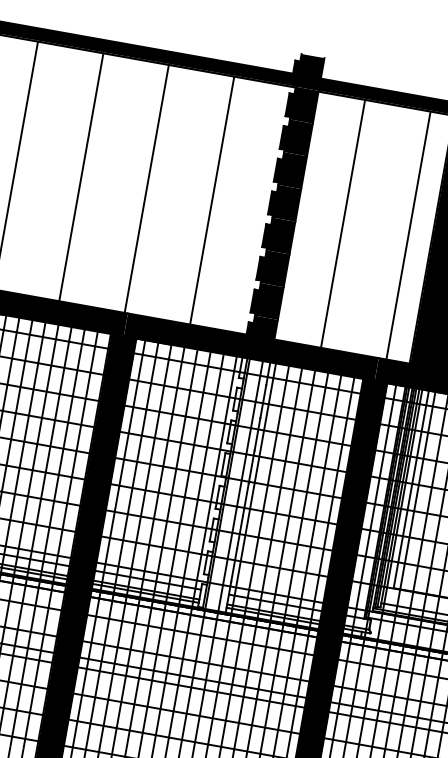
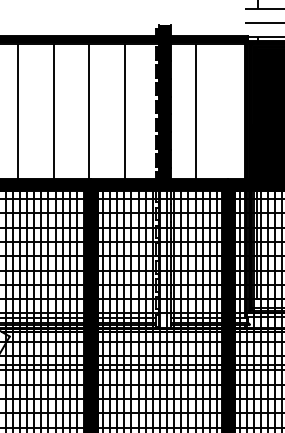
hatch: (409, 234) -> (232, 110), removed

